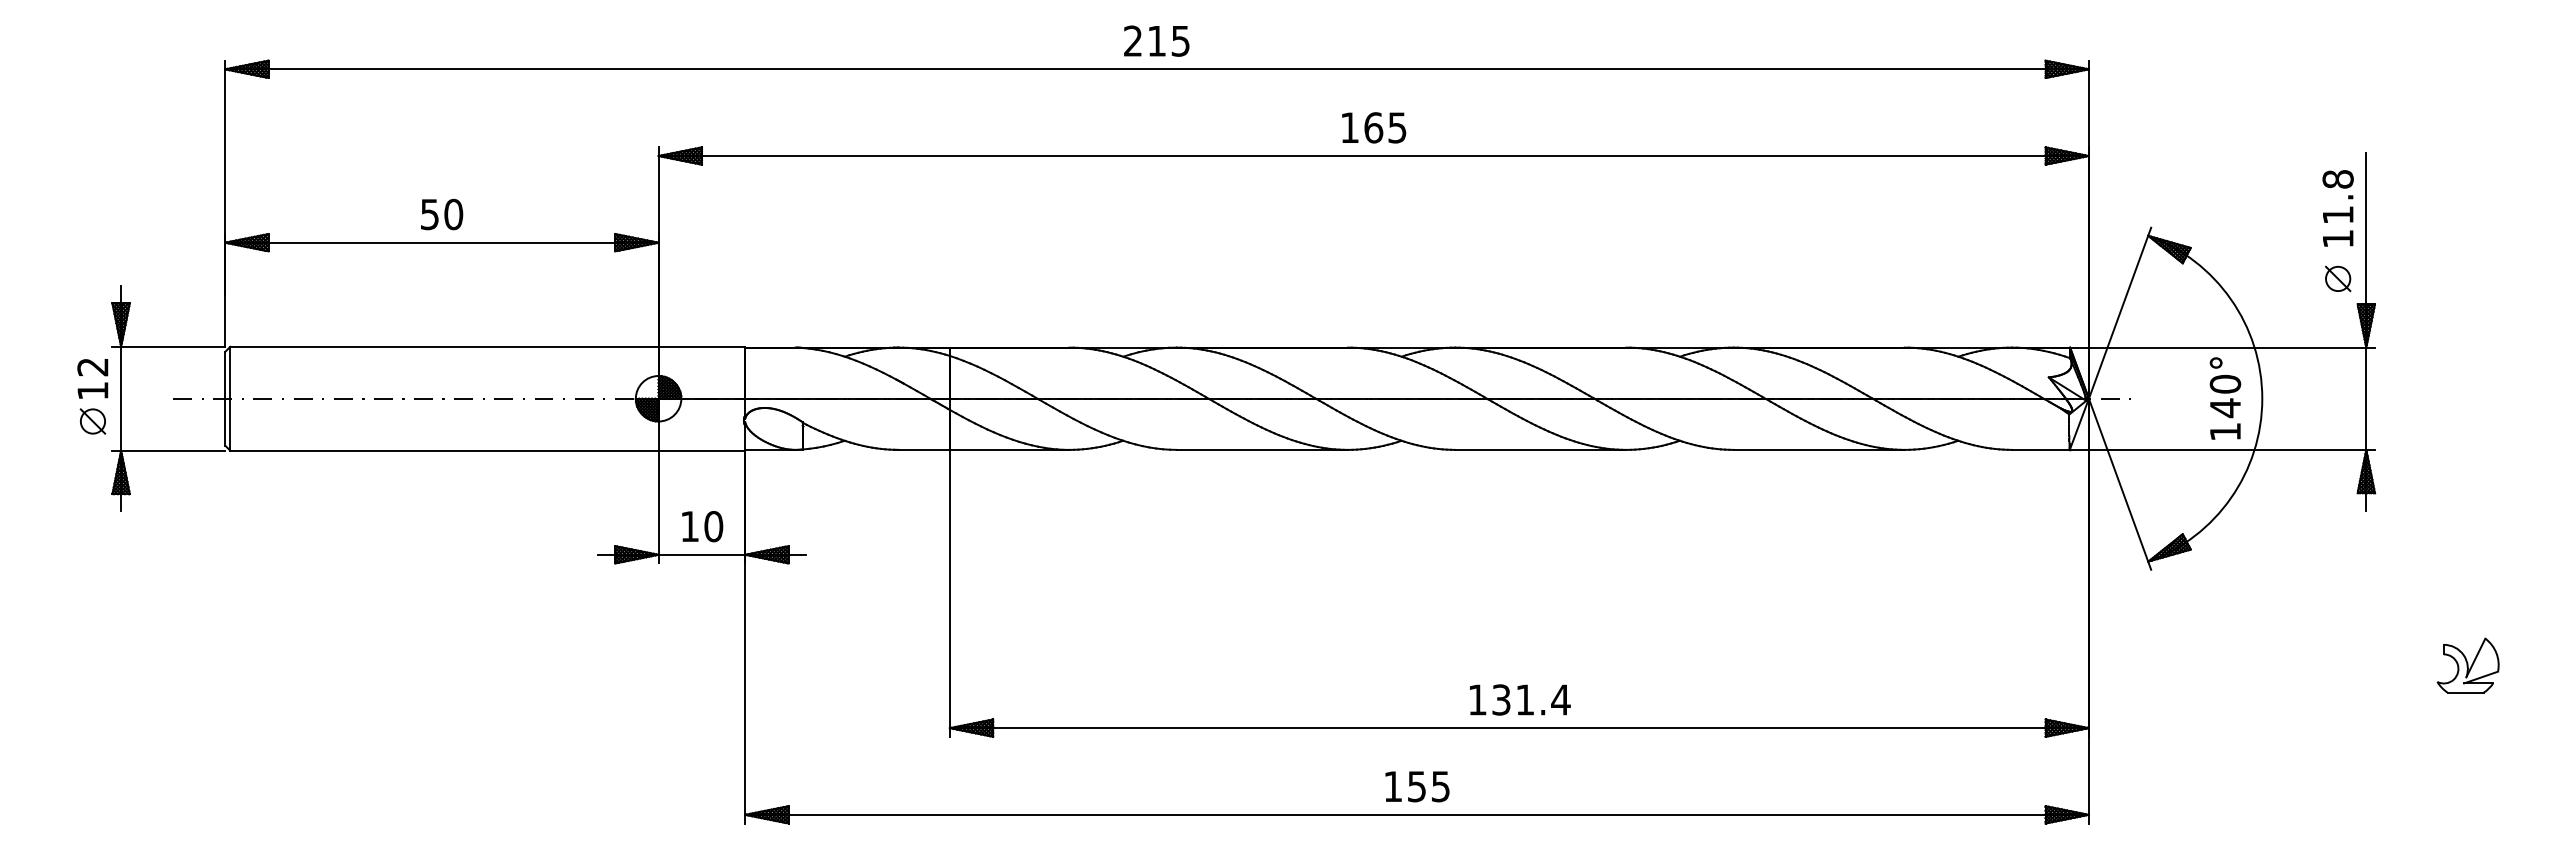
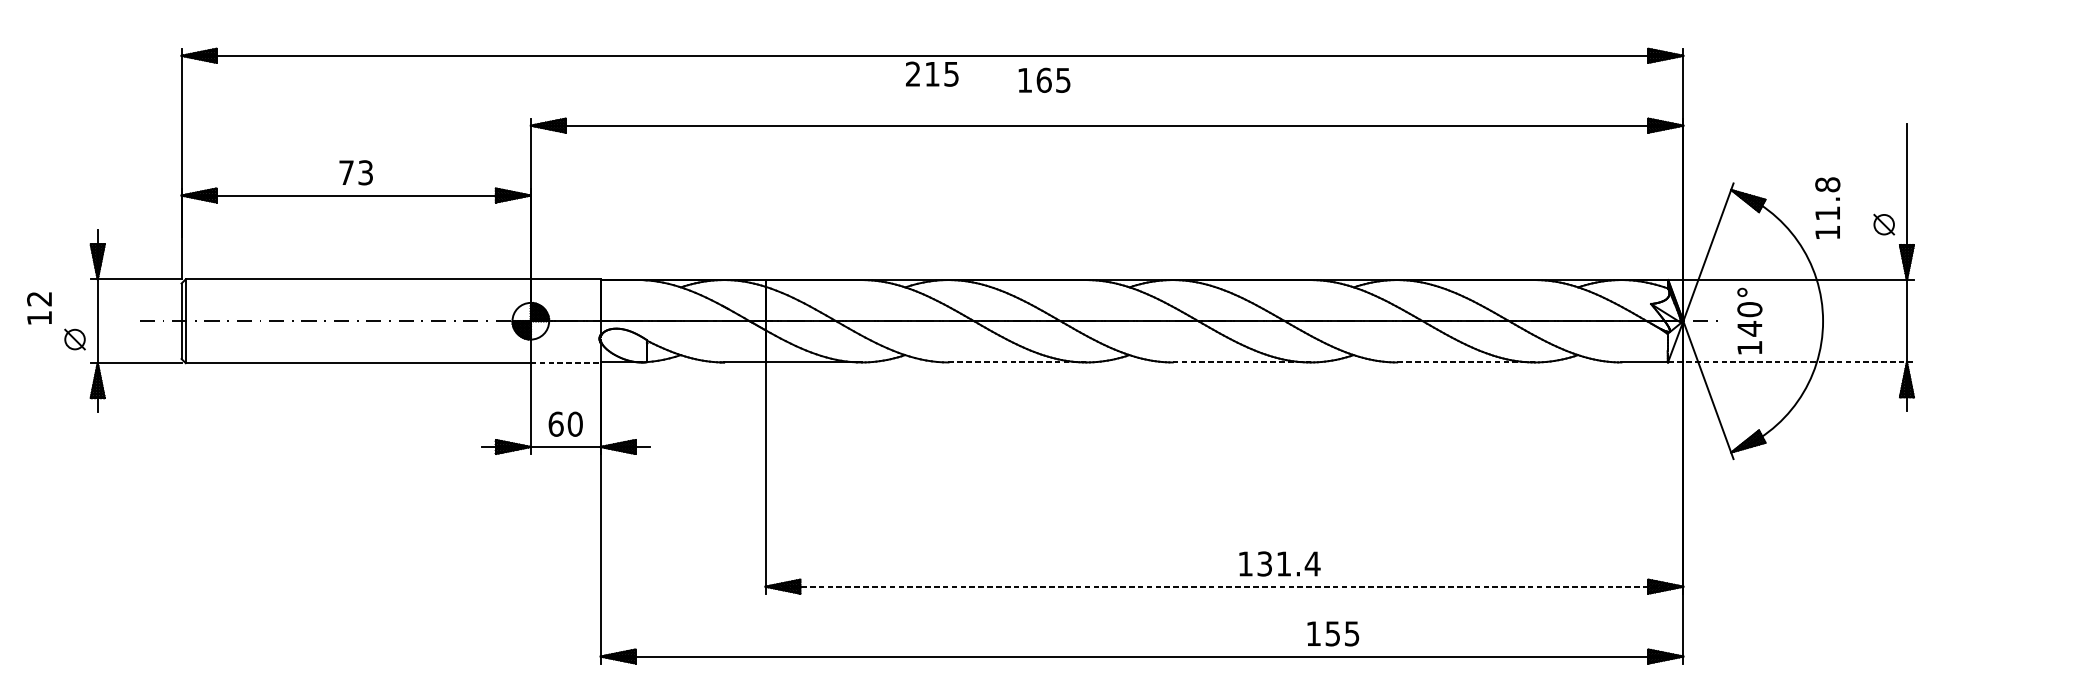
text: (1156, 40) -> (932, 73), moved
text: (1374, 127) -> (1044, 80), moved
text: (2337, 208) -> (1827, 208), moved
text: (442, 214) -> (356, 172), 50 -> 73
text: (92, 378) -> (39, 308), moved
text: (2225, 398) -> (1749, 321), moved
line: (1262, 449) -> (1017, 362), solid -> dashed
line: (1540, 449) -> (1241, 362), solid -> dashed
line: (1819, 449) -> (1466, 362), solid -> dashed
line: (2223, 449) -> (1791, 362), solid -> dashed
line: (702, 450) -> (566, 362), solid -> dashed
text: (689, 526) -> (555, 424), 10 -> 60
part: (2467, 665) -> (1988, 536), removed
text: (1520, 699) -> (1280, 563), moved
line: (1519, 728) -> (1224, 586), solid -> dashed
text: (1417, 786) -> (1333, 633), moved

